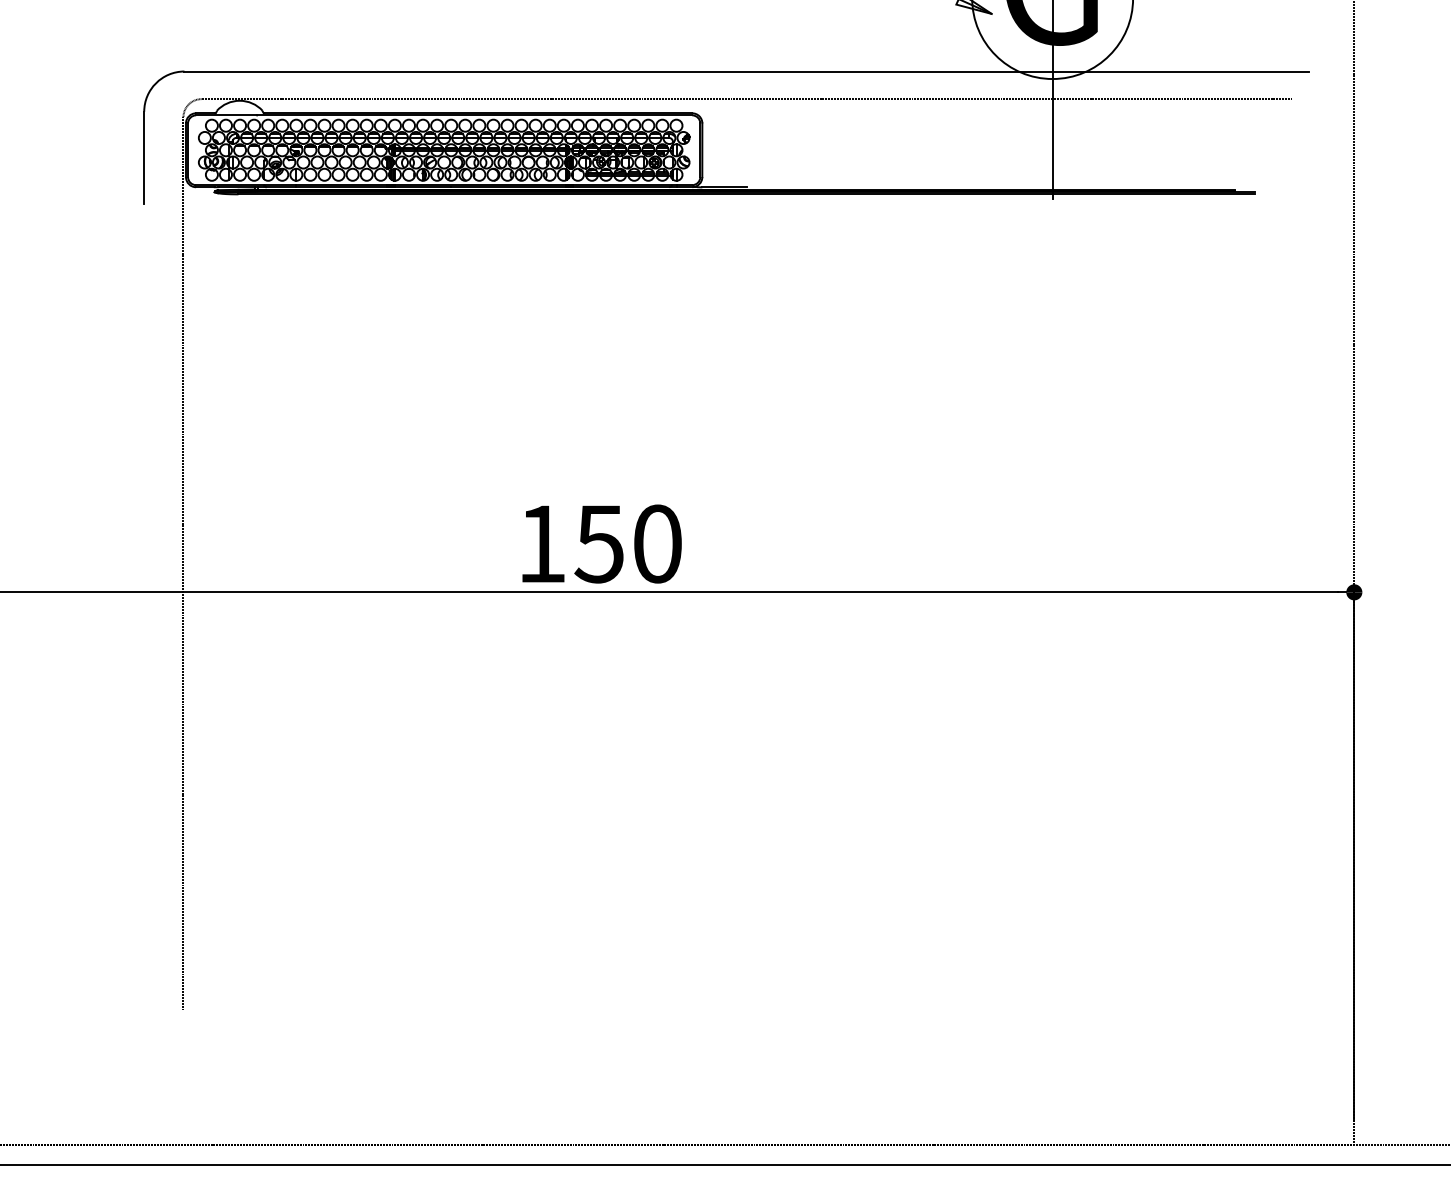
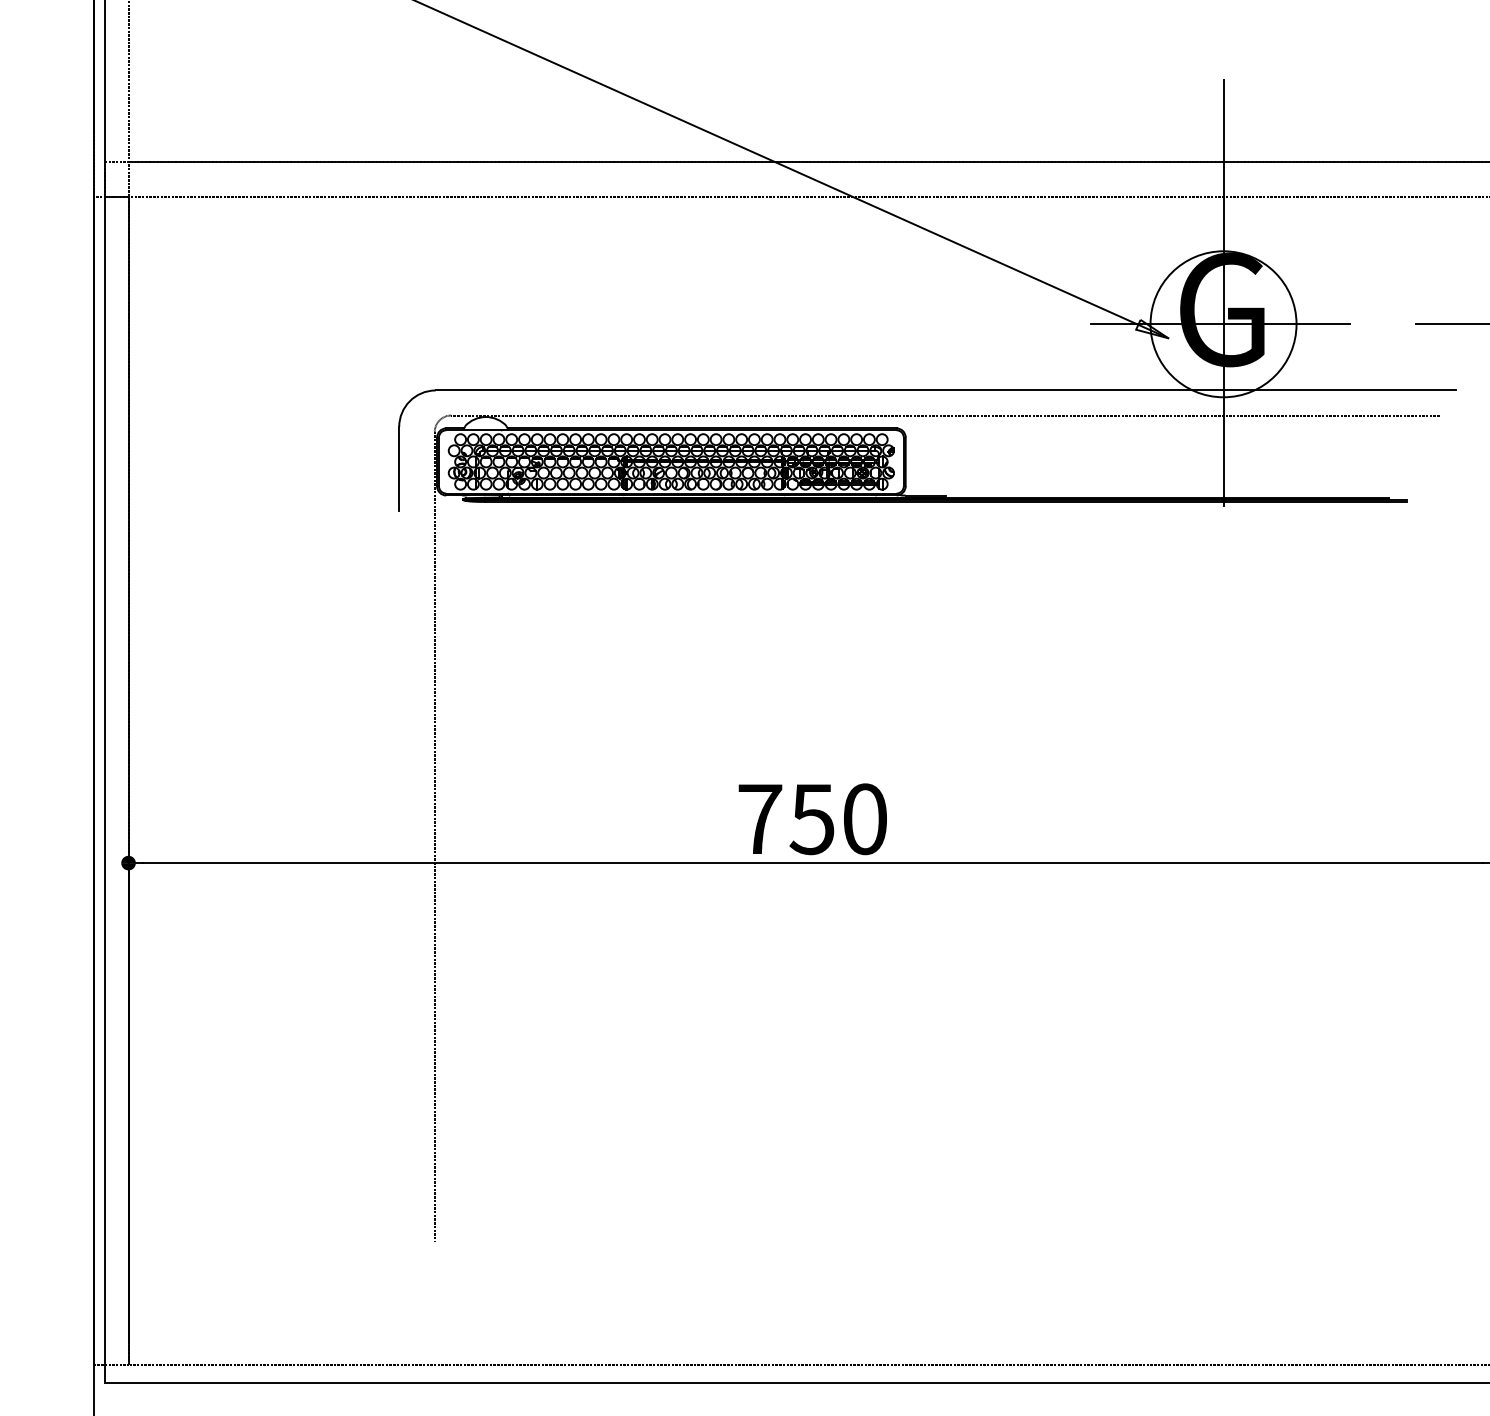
text: (542, 543) -> (760, 818), 150 -> 750

